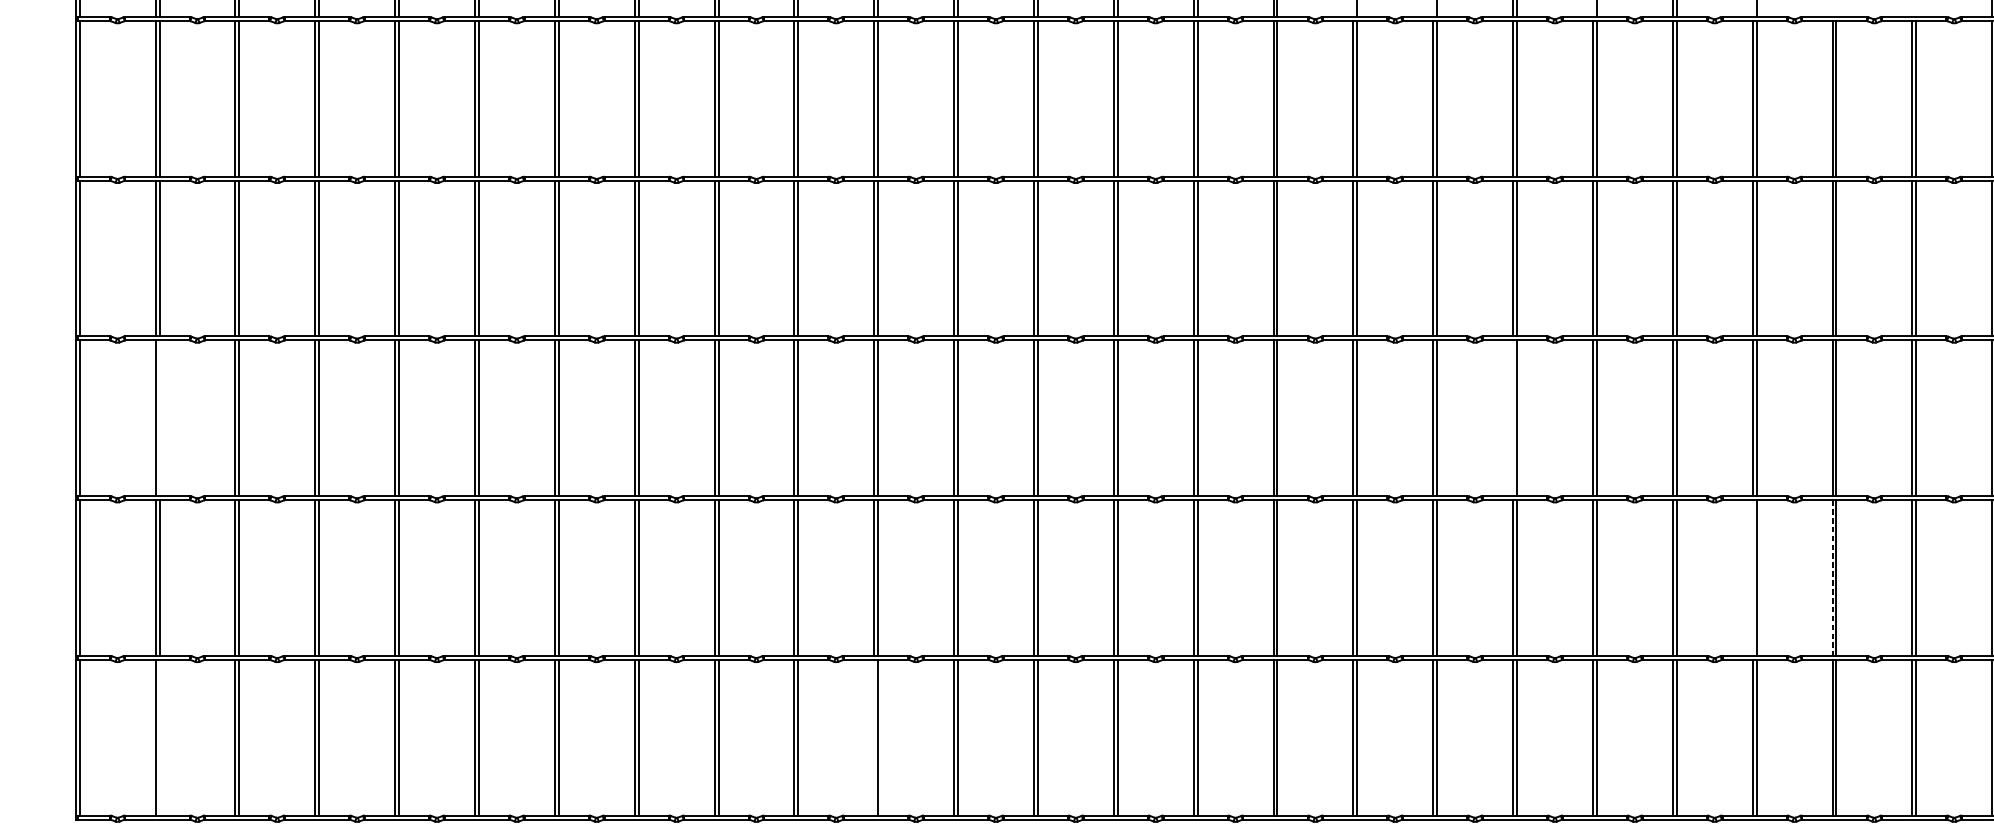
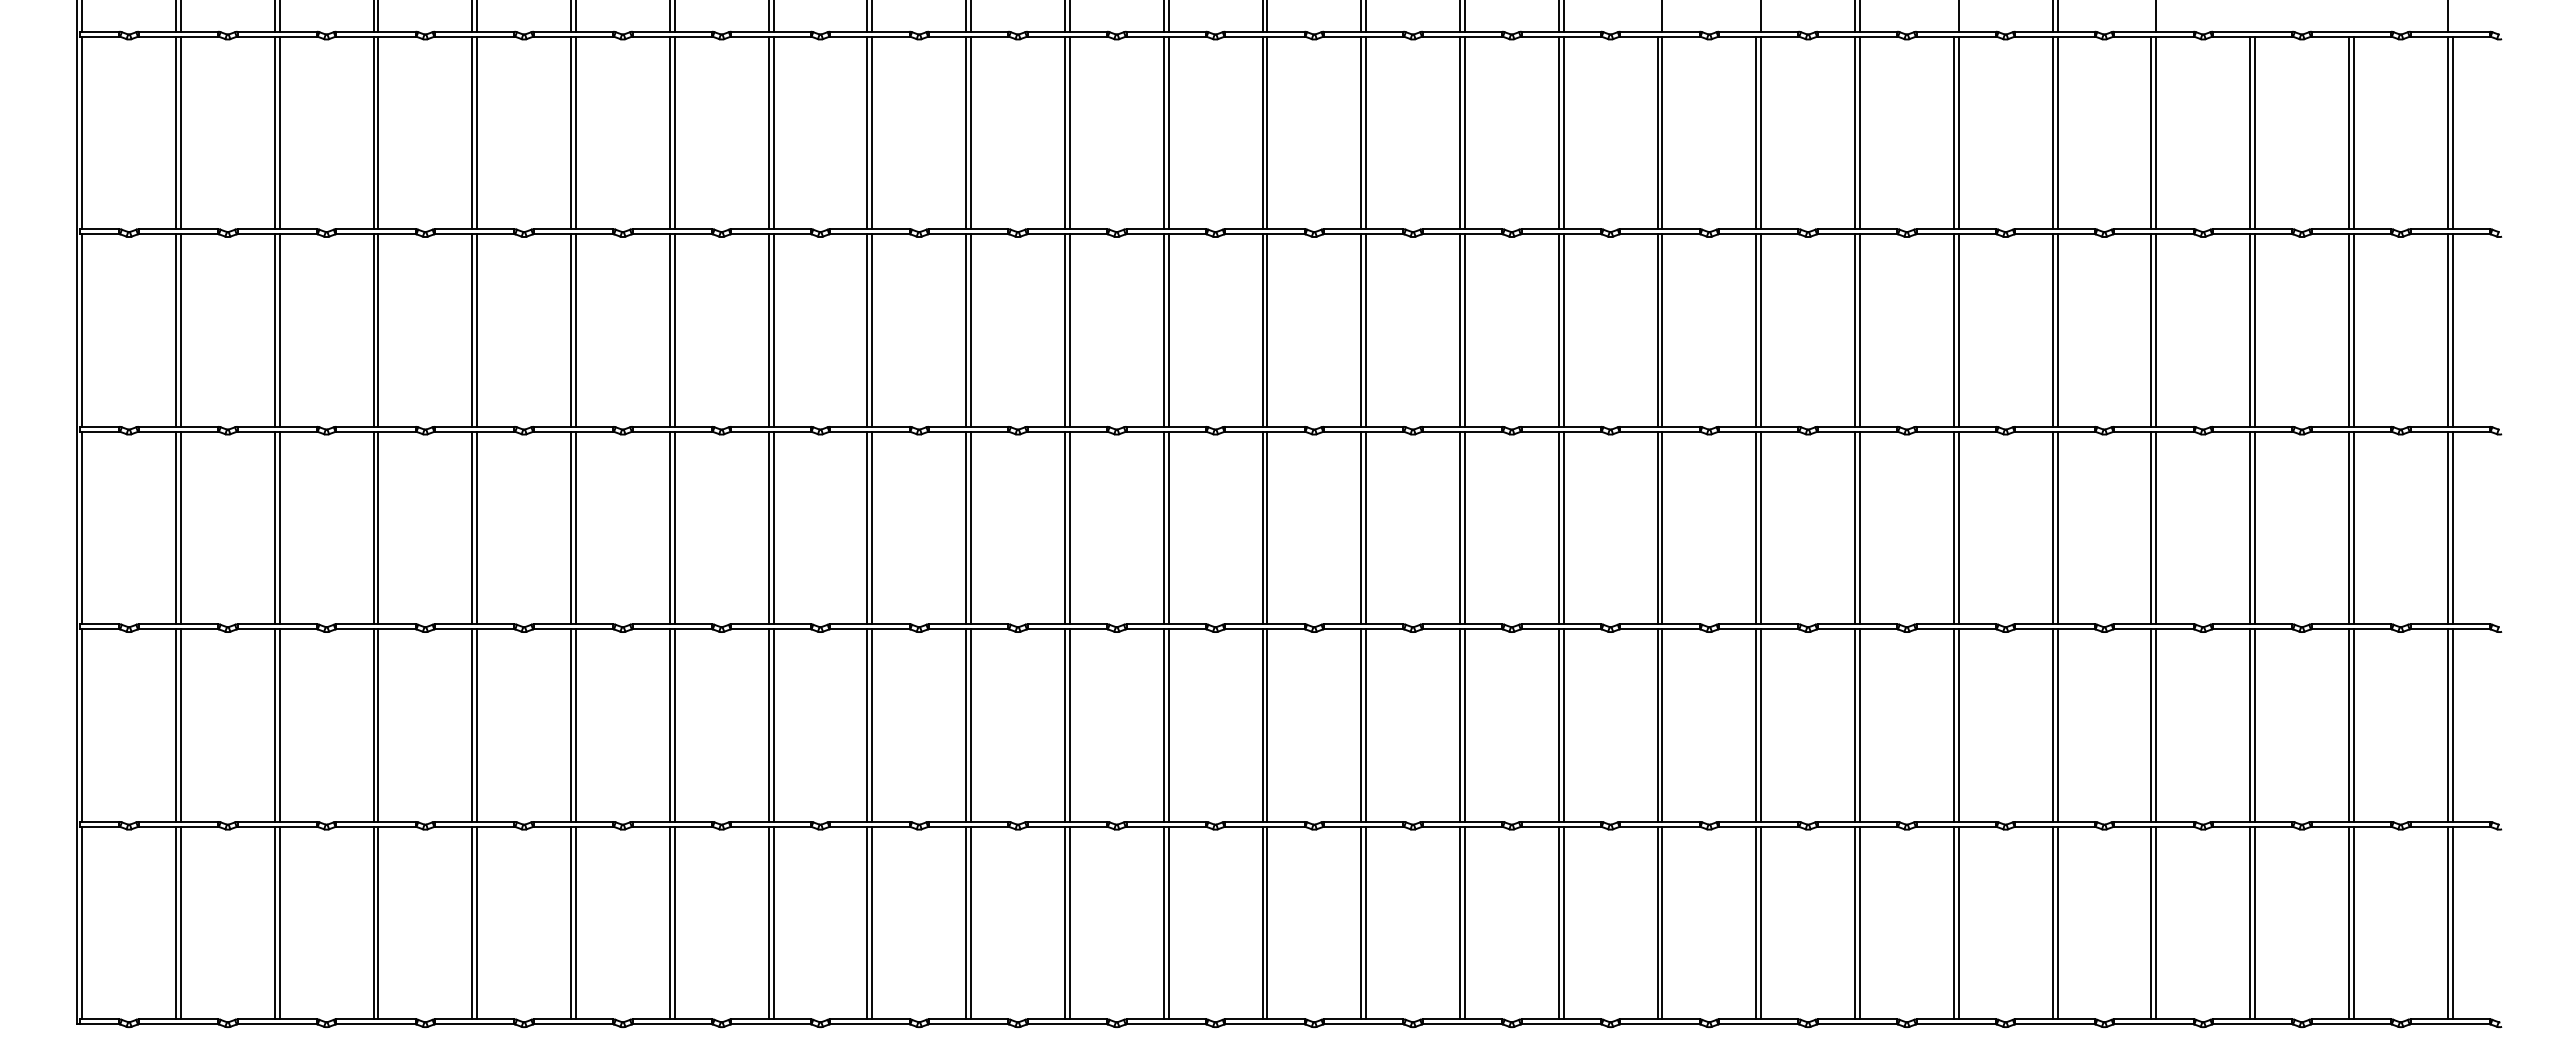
line: (159, 417) -> (180, 527), added
line: (1513, 417) -> (1855, 527), added
line: (1752, 577) -> (2151, 725), added
line: (1832, 578) -> (2250, 726), dashed -> solid
line: (159, 737) -> (180, 922), added
line: (873, 737) -> (1064, 922), added

